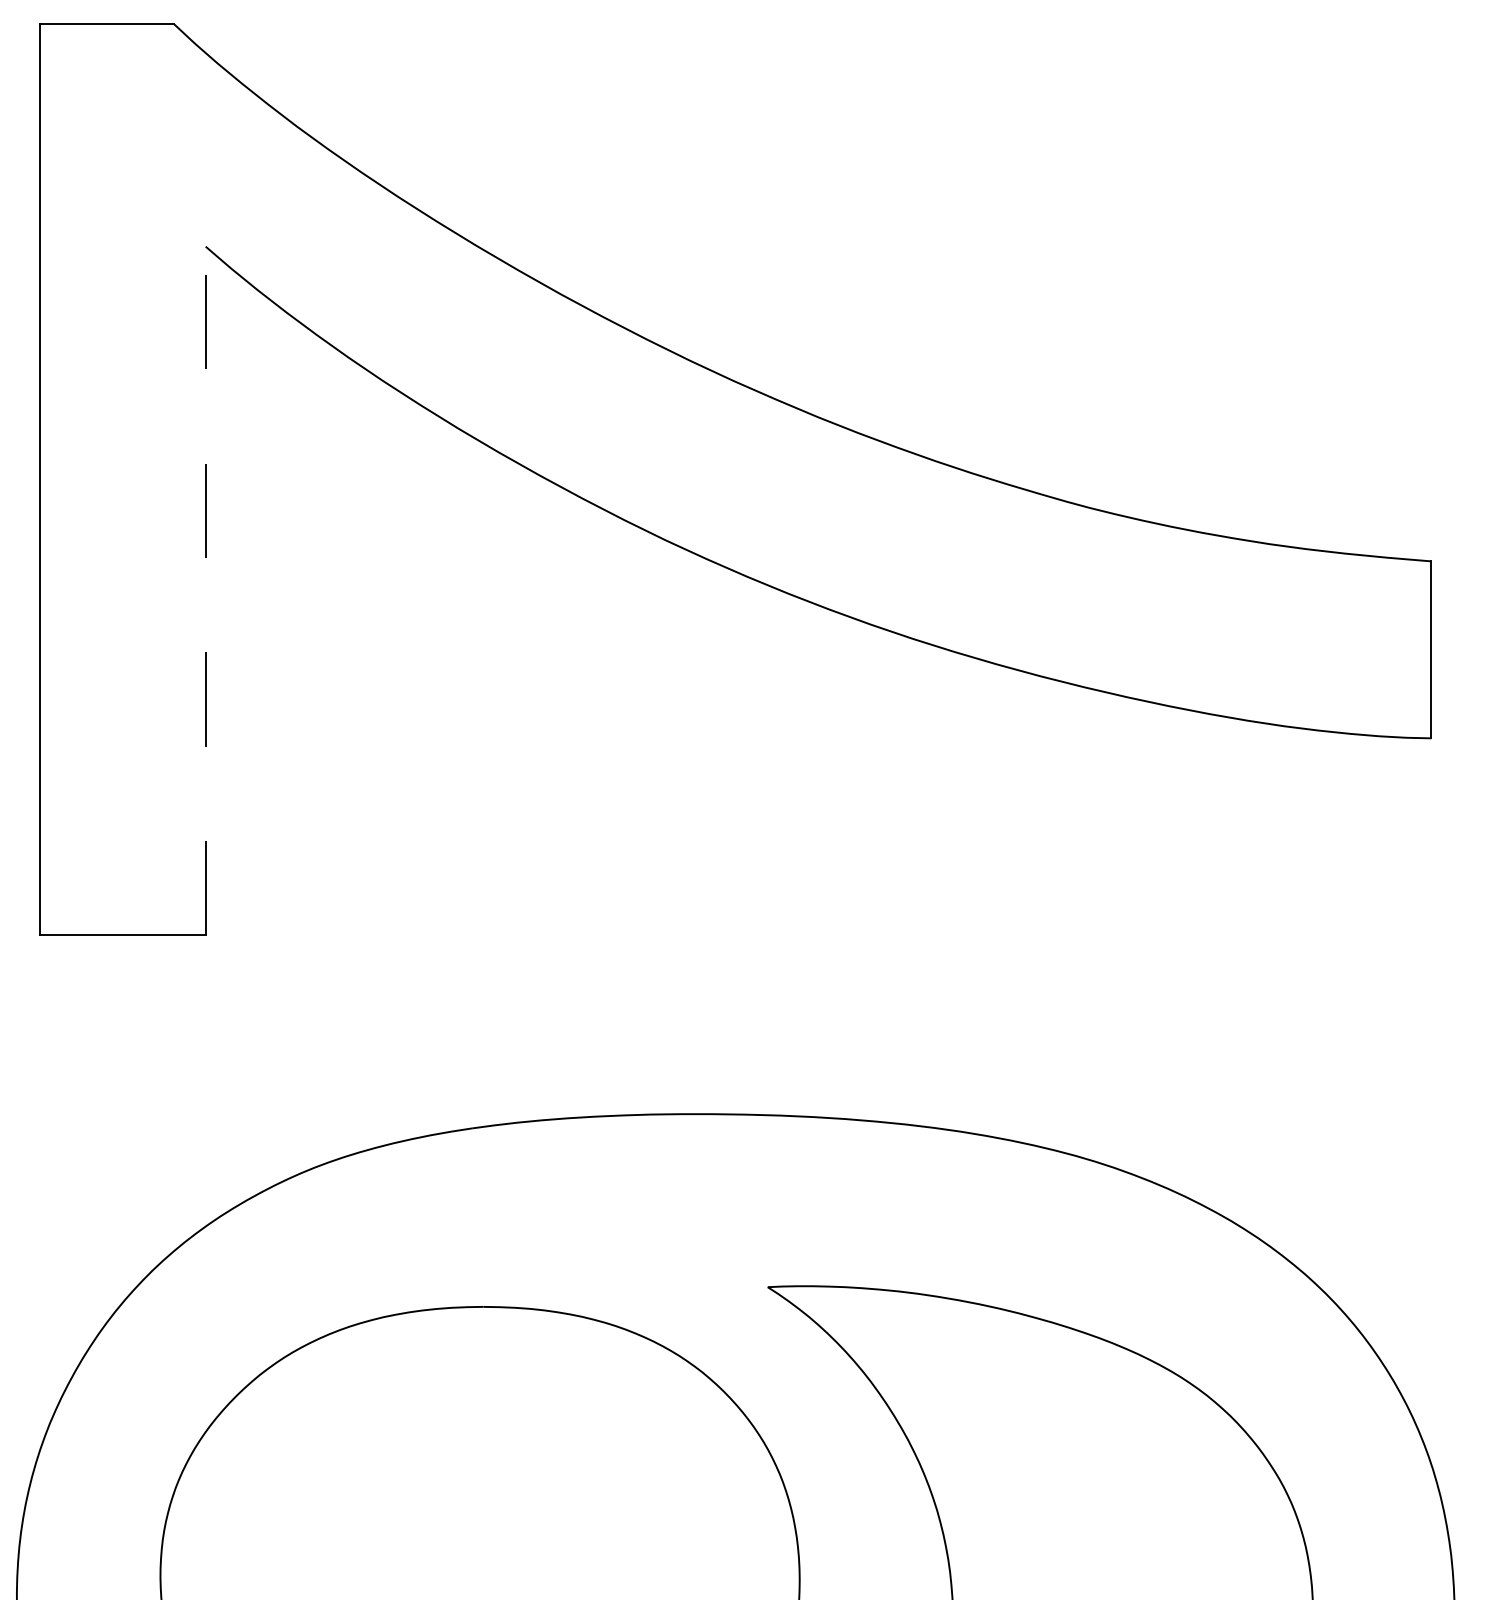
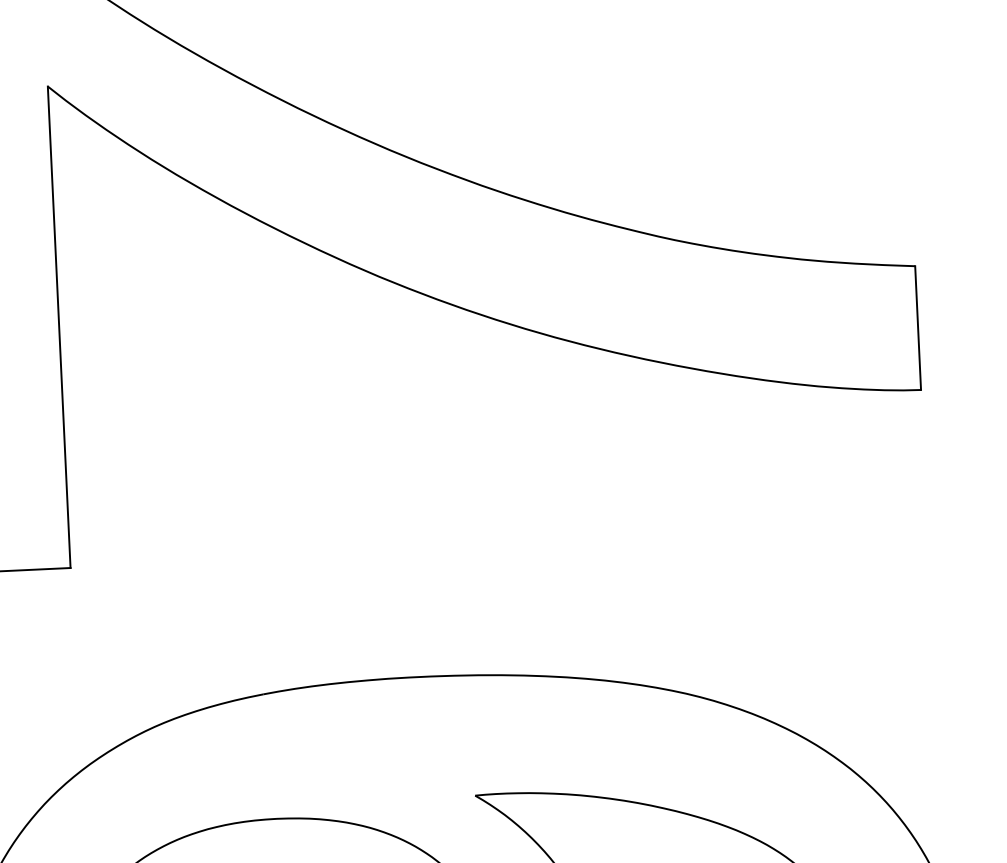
line: (205, 590) -> (59, 327), dashed -> solid

